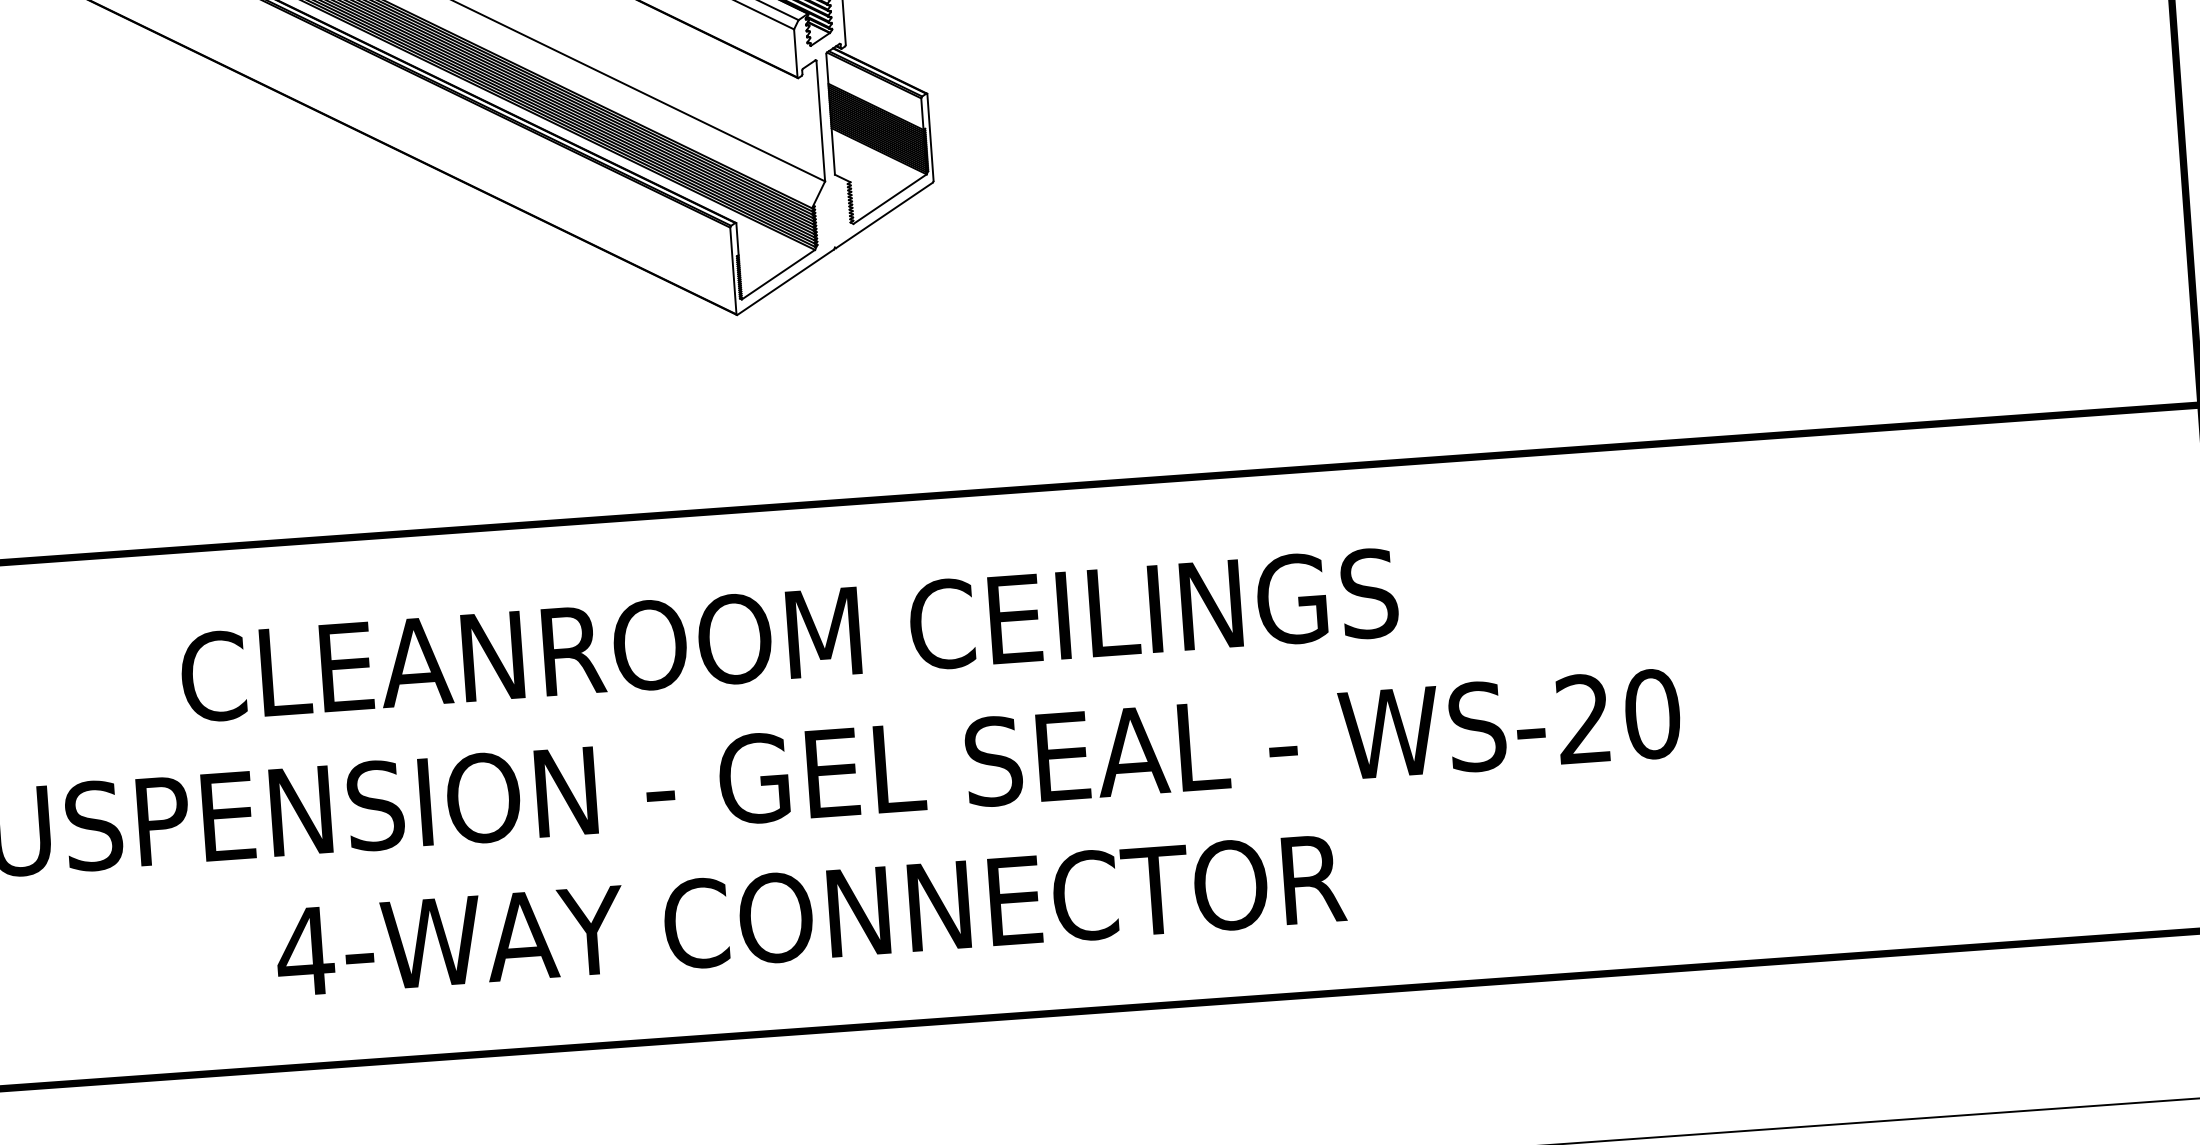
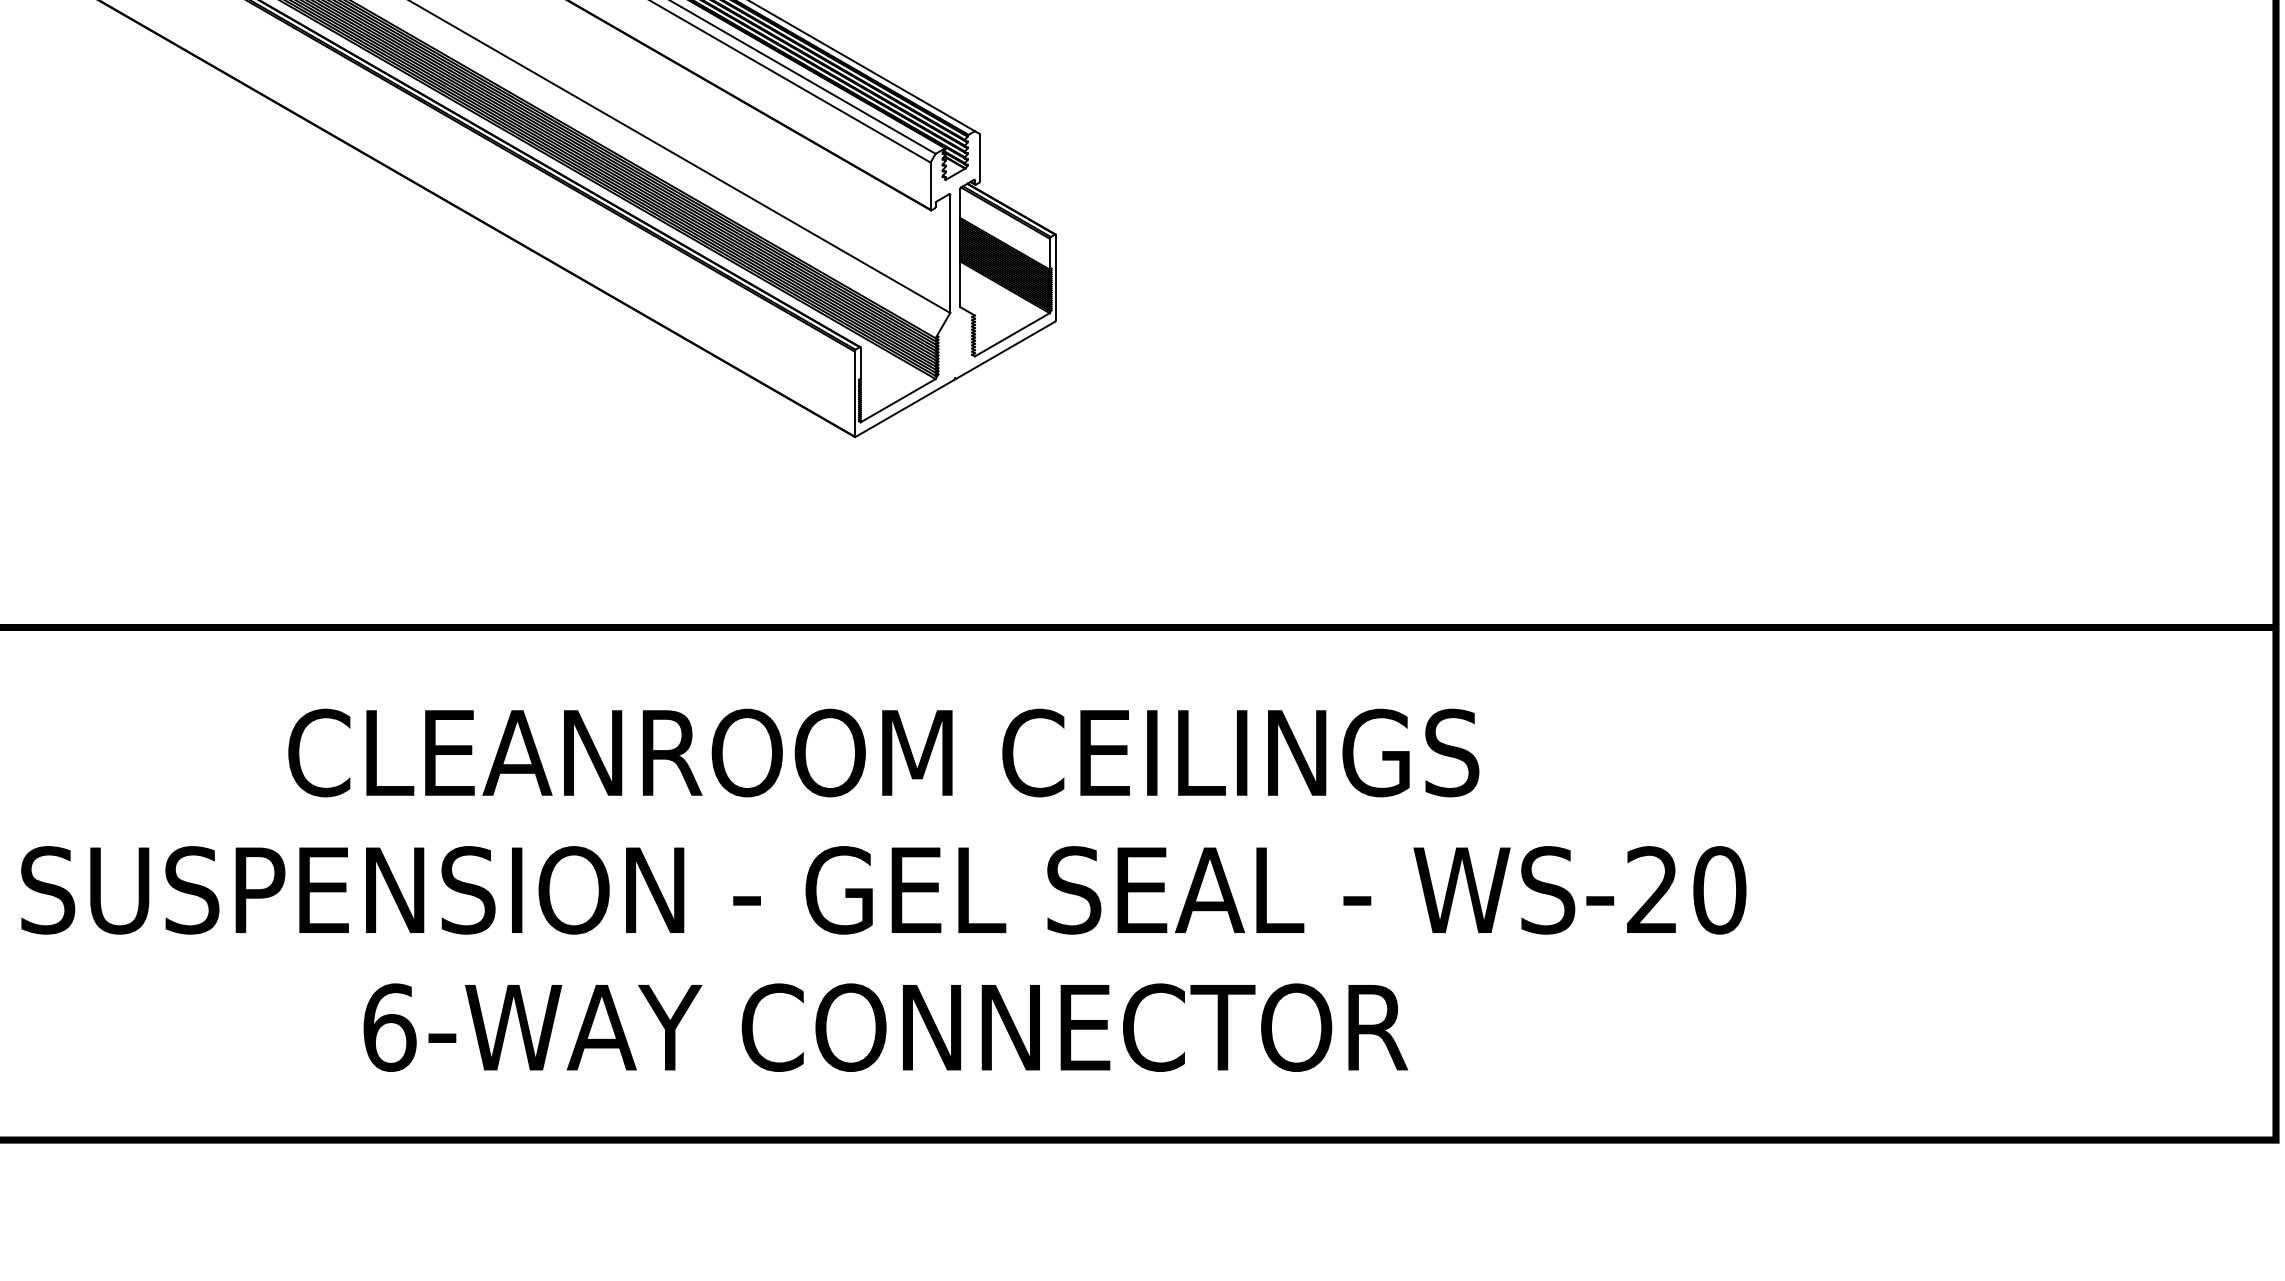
text: (305, 951) -> (389, 1027), 4-WAY -> 6-WAY

